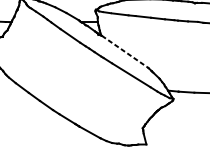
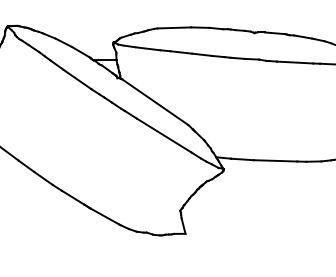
line: (125, 52) -> (155, 102), dashed -> solid

